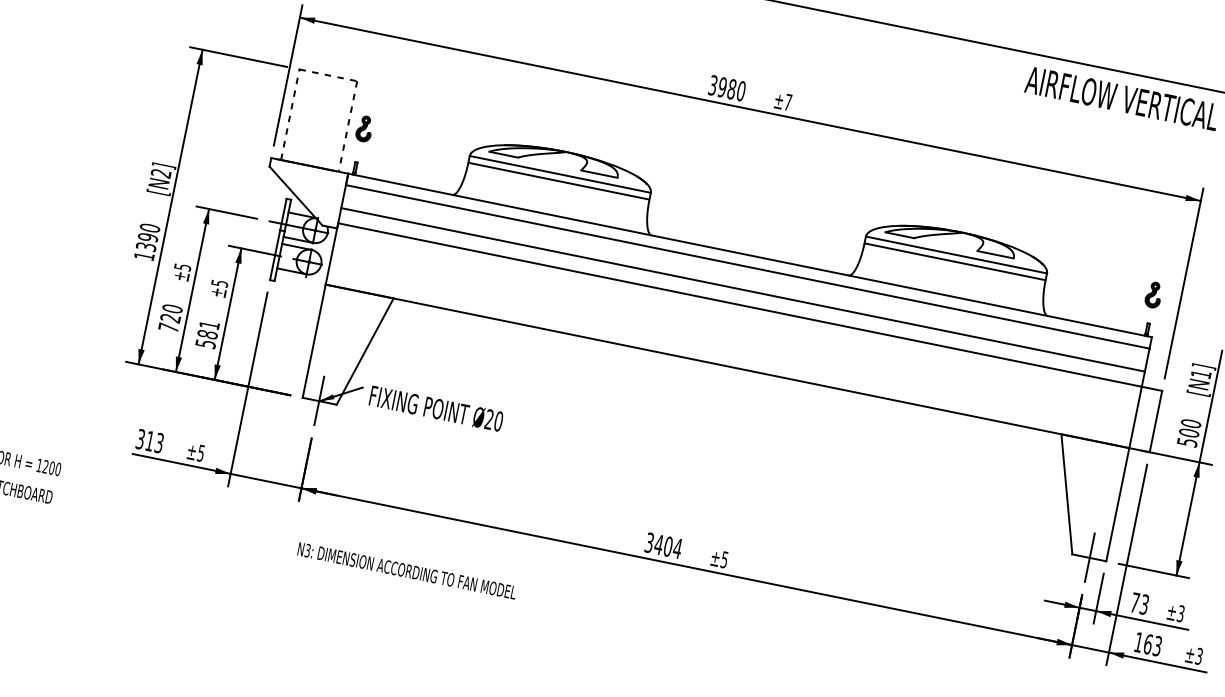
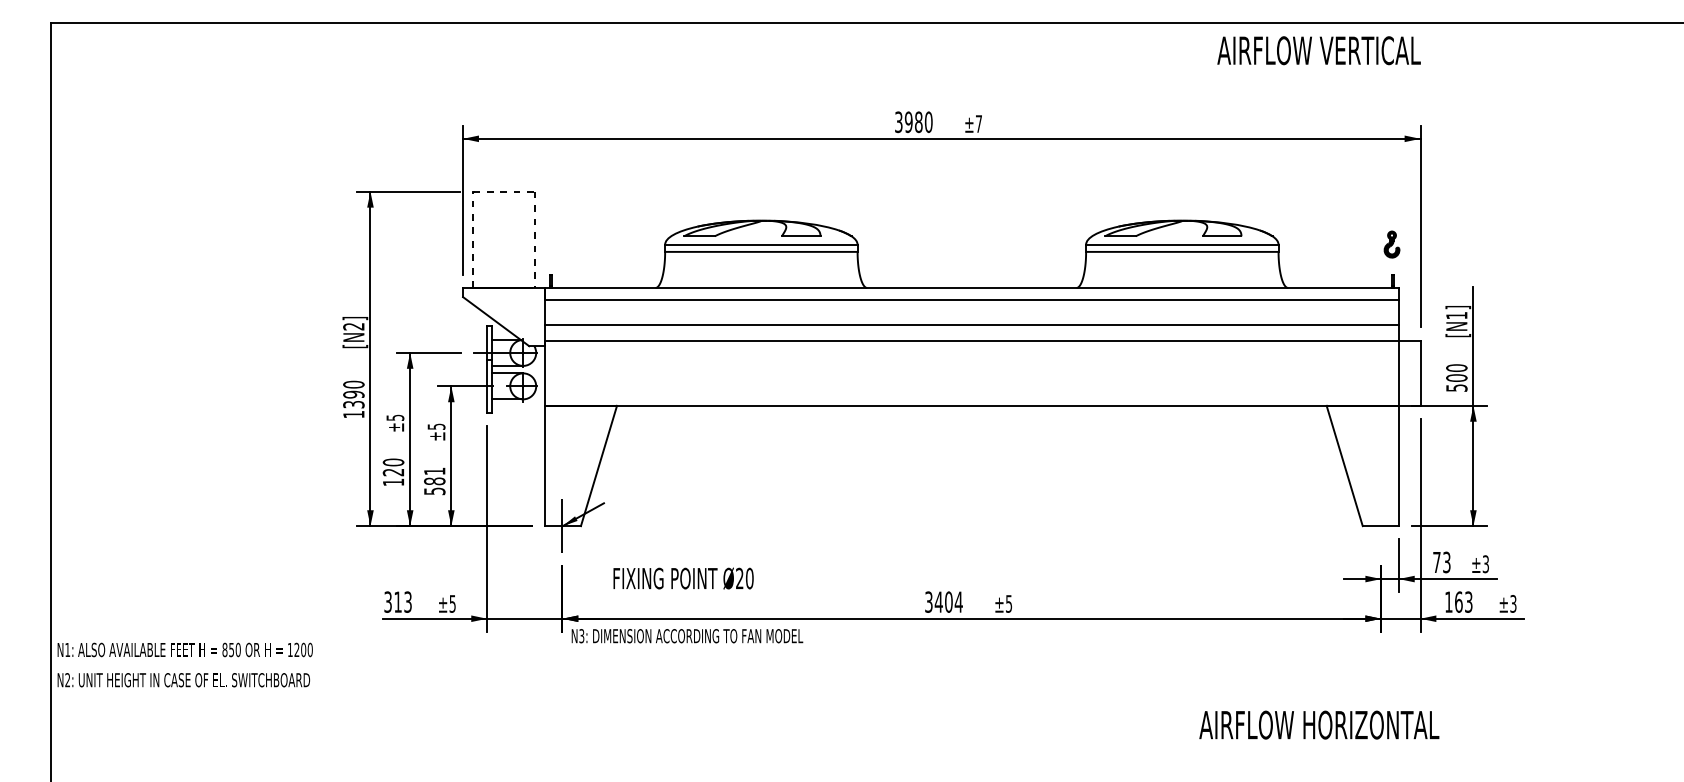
part: (364, 128) -> (552, 238), removed
text: (168, 327) -> (393, 482), 720 -> 120
text: (436, 408) -> (683, 578), moved
line: (1090, 557) -> (1381, 525), removed
text: (407, 571) -> (687, 636), moved

